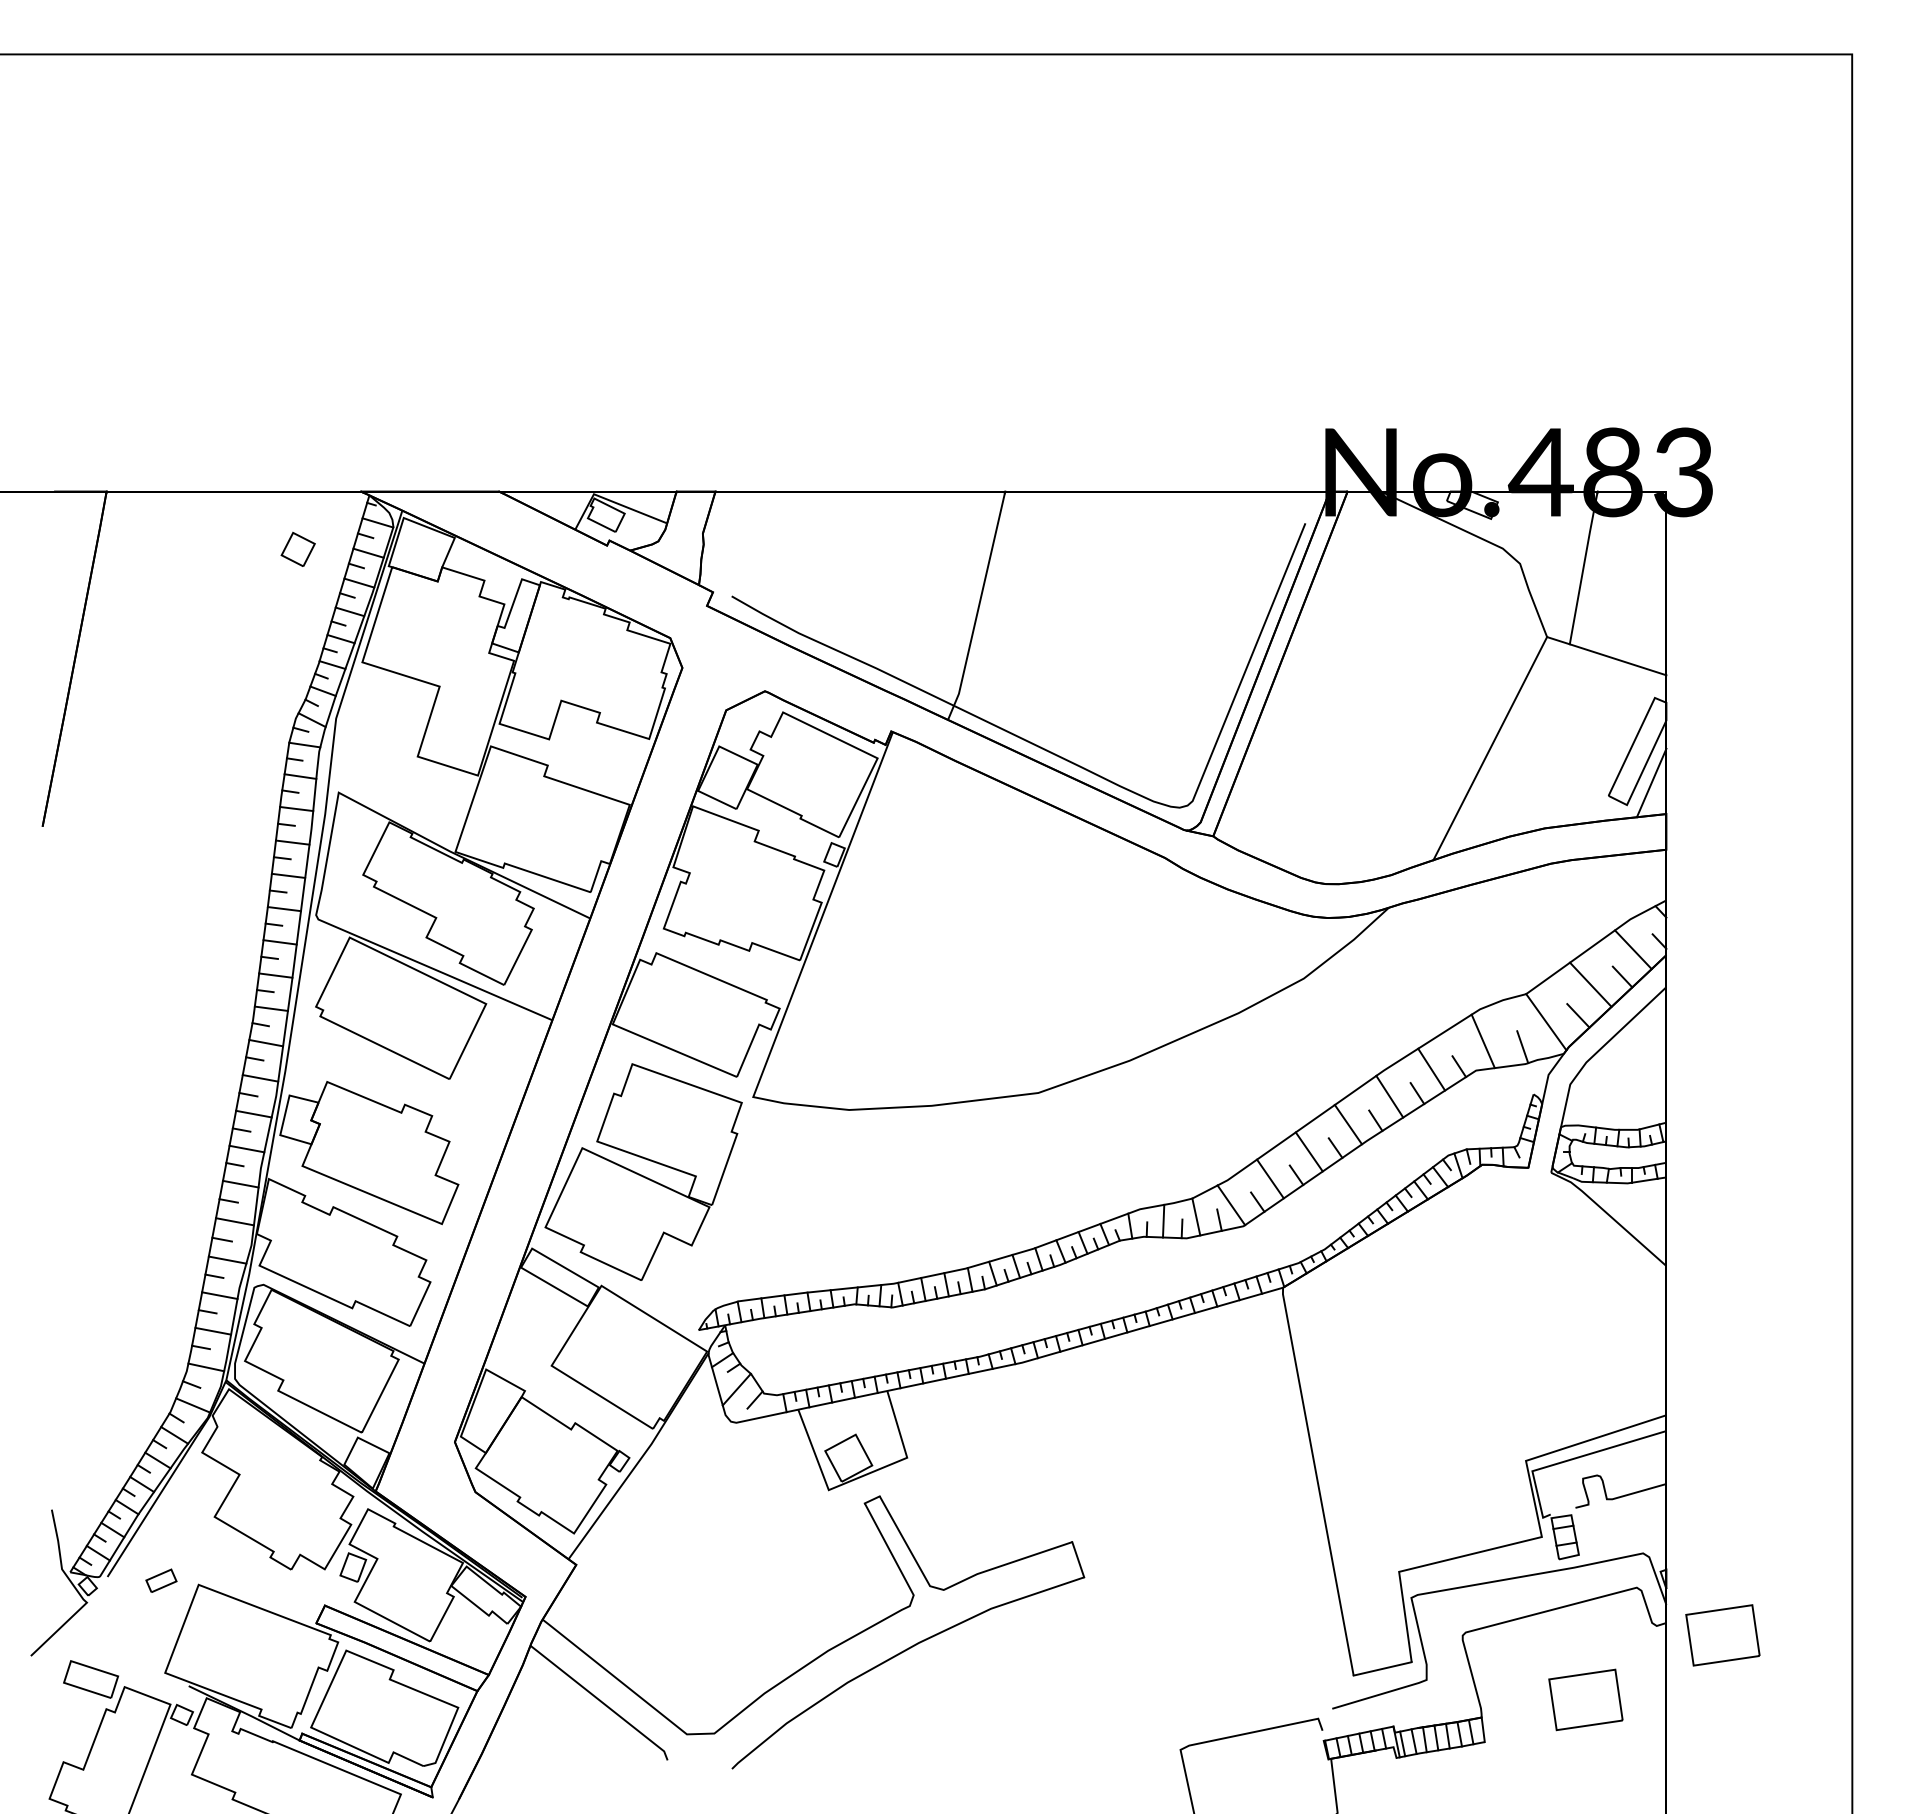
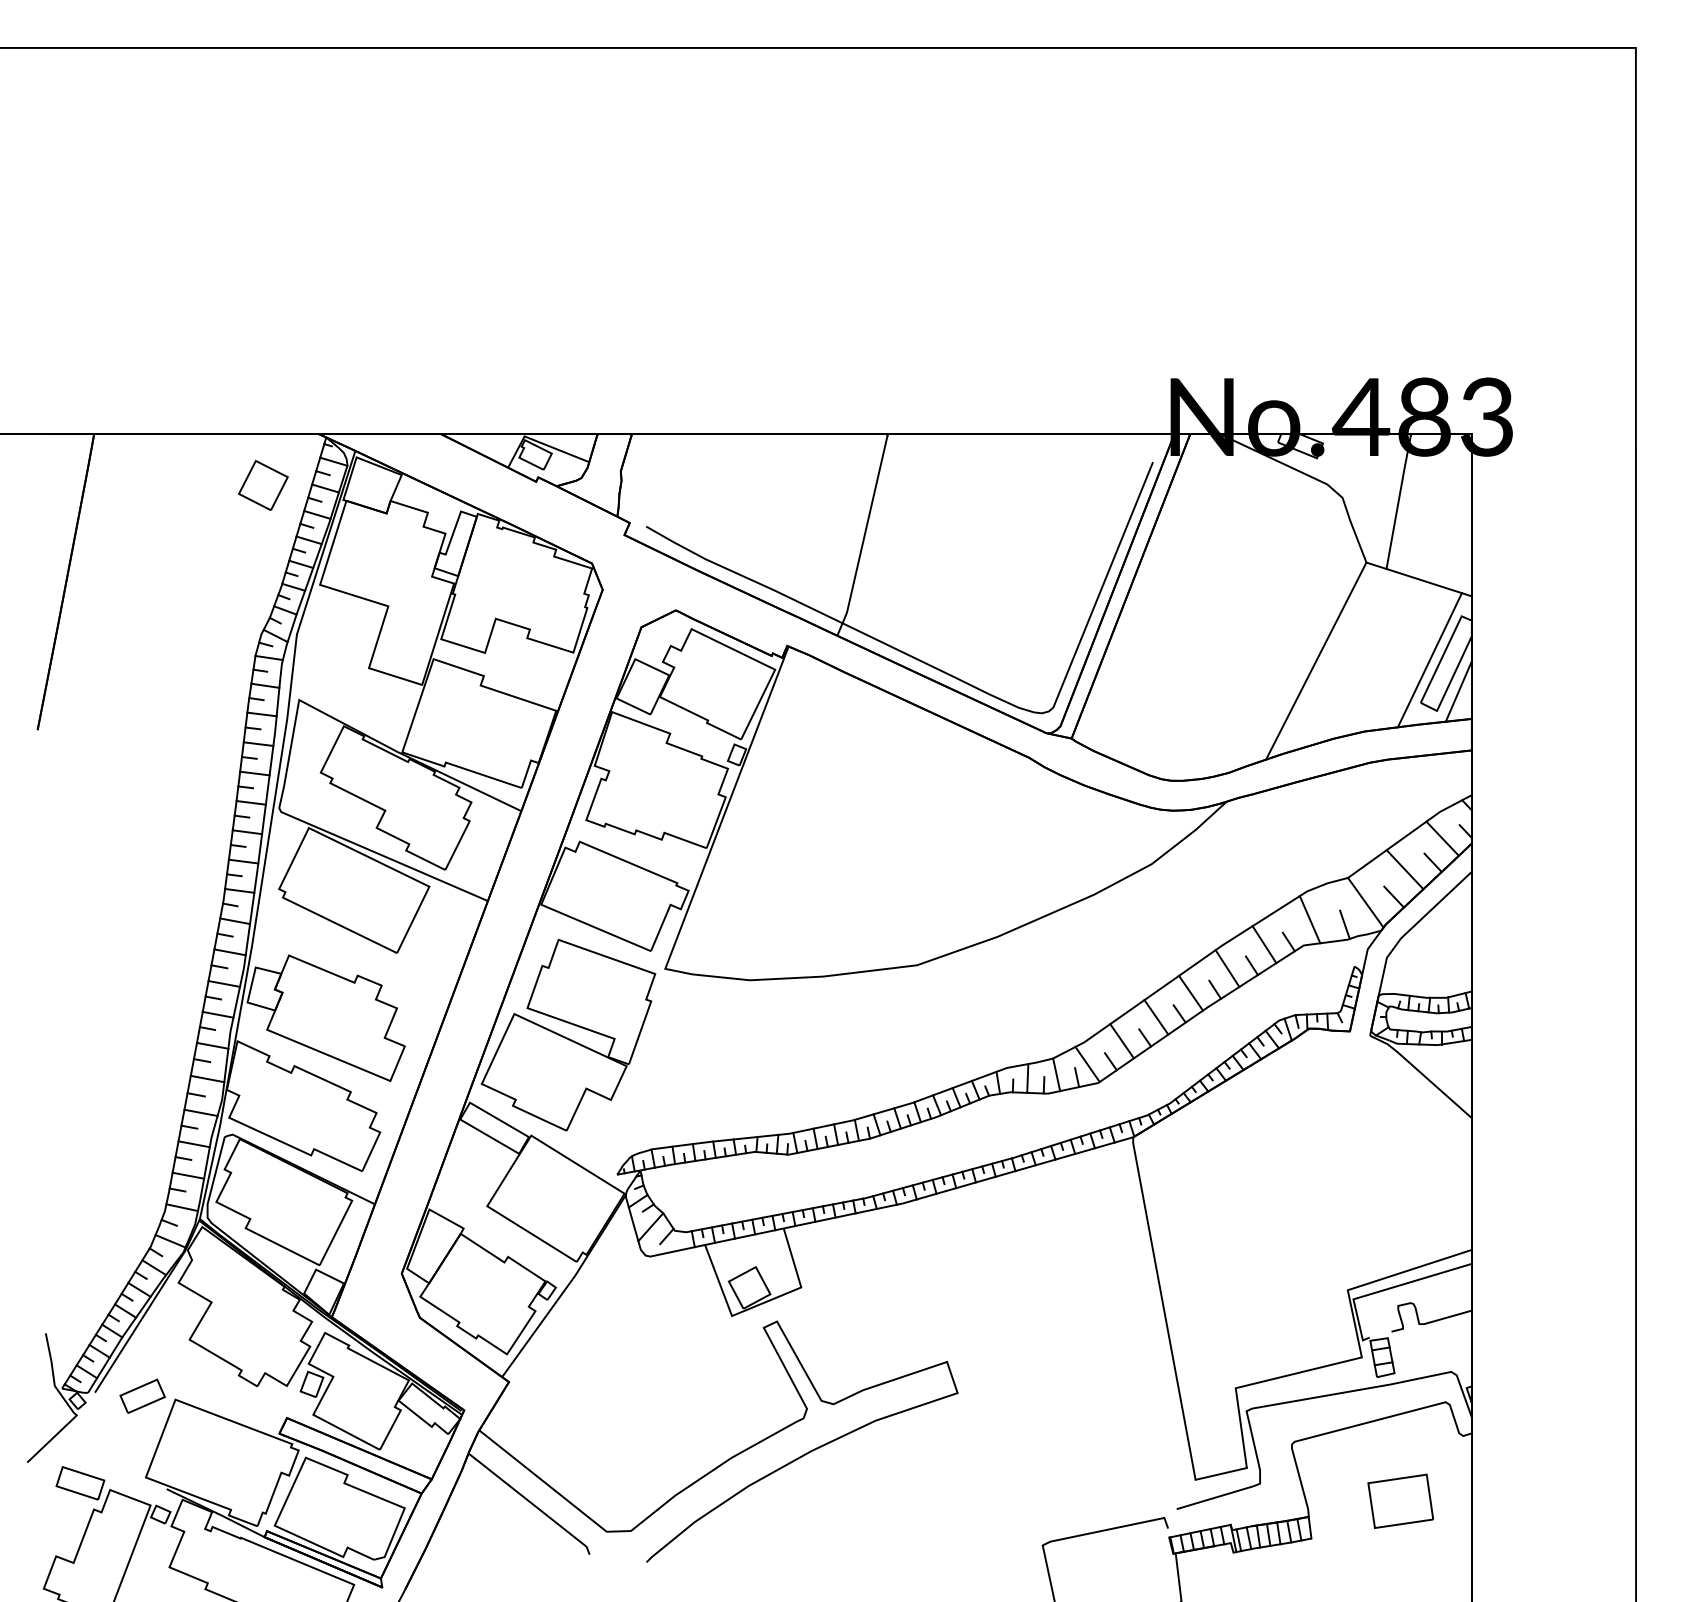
part: (298, 548) -> (263, 484), size x1.67
line: (1618, 747) -> (1429, 660), added
part: (161, 1580) -> (142, 1395), size x1.67
part: (1722, 1634) -> (1521, 1443), removed

